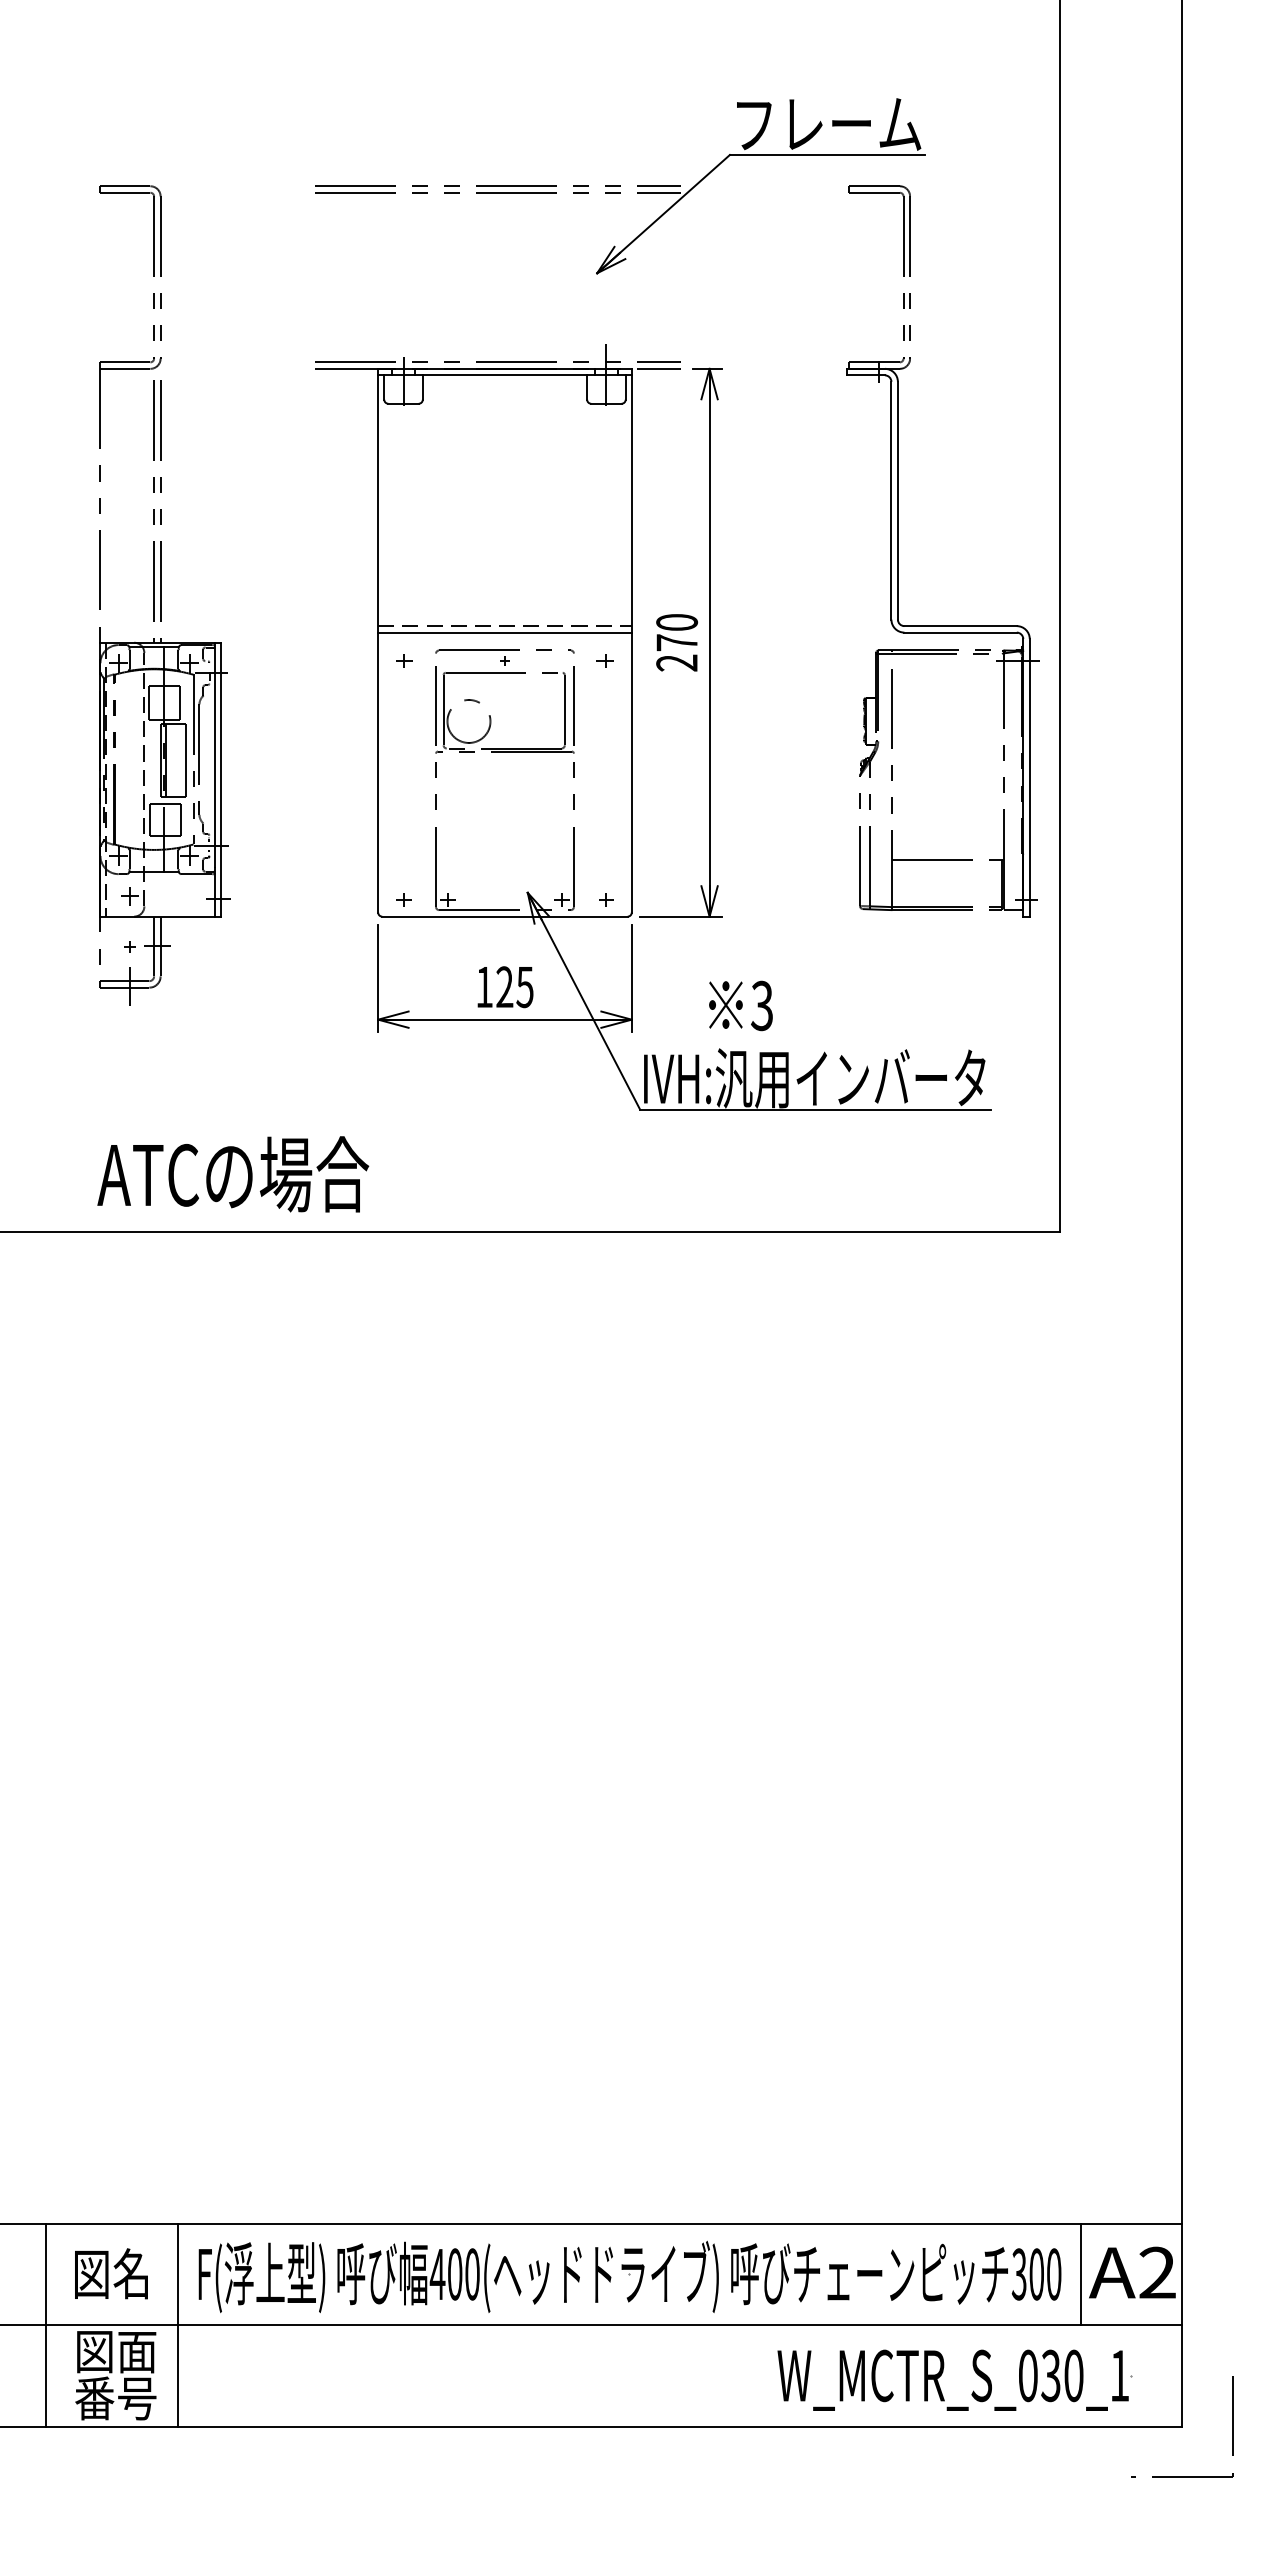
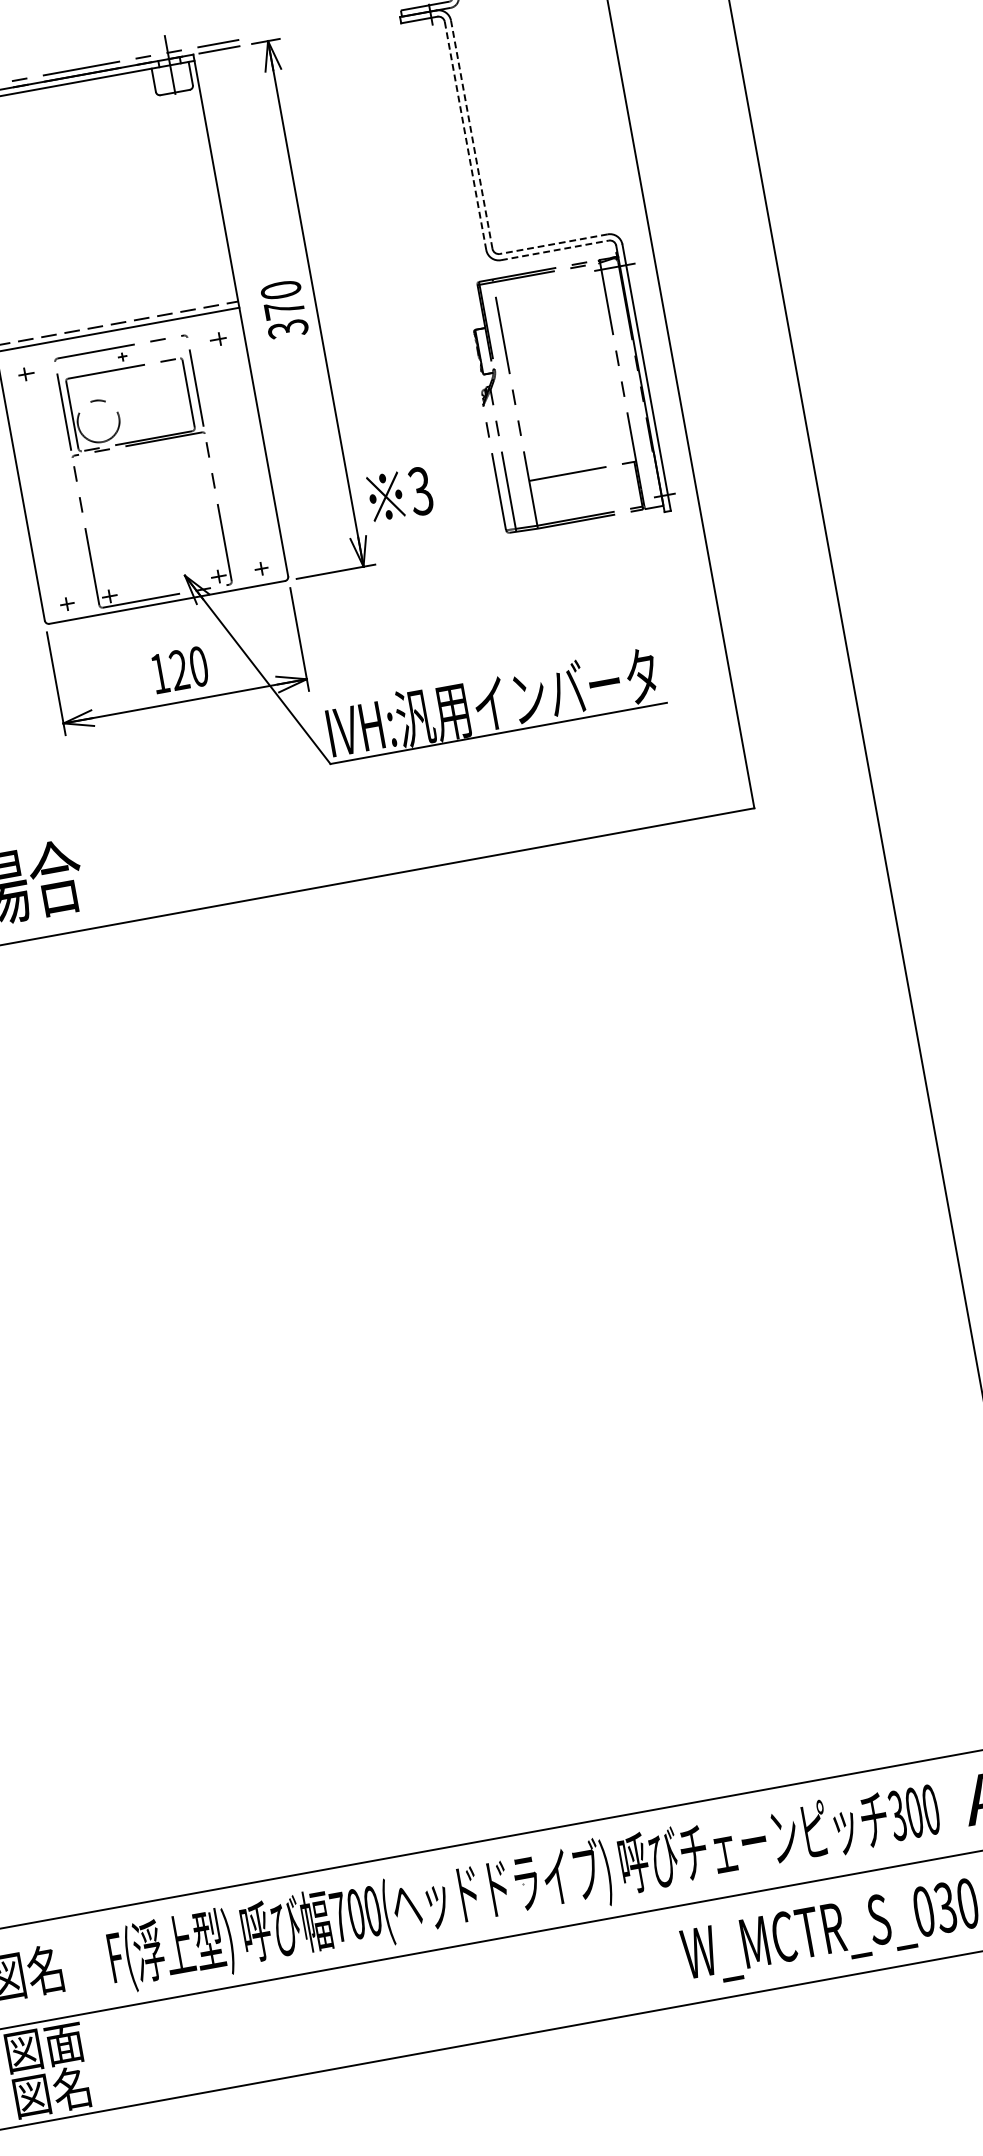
line: (891, 500) -> (465, 135), solid -> dashed
line: (897, 500) -> (471, 134), solid -> dashed
line: (960, 626) -> (553, 244), solid -> dashed
line: (961, 632) -> (555, 250), solid -> dashed
text: (677, 662) -> (288, 328), 270 -> 370
text: (524, 987) -> (198, 667), 125 -> 120
text: (740, 1005) -> (399, 494), moved
text: (437, 2274) -> (339, 1917), 400( -> 700(
line: (1080, 2274) -> (956, 1805), removed
line: (177, 2324) -> (98, 2010), removed
text: (115, 2397) -> (51, 2091), 番号 -> 図名

